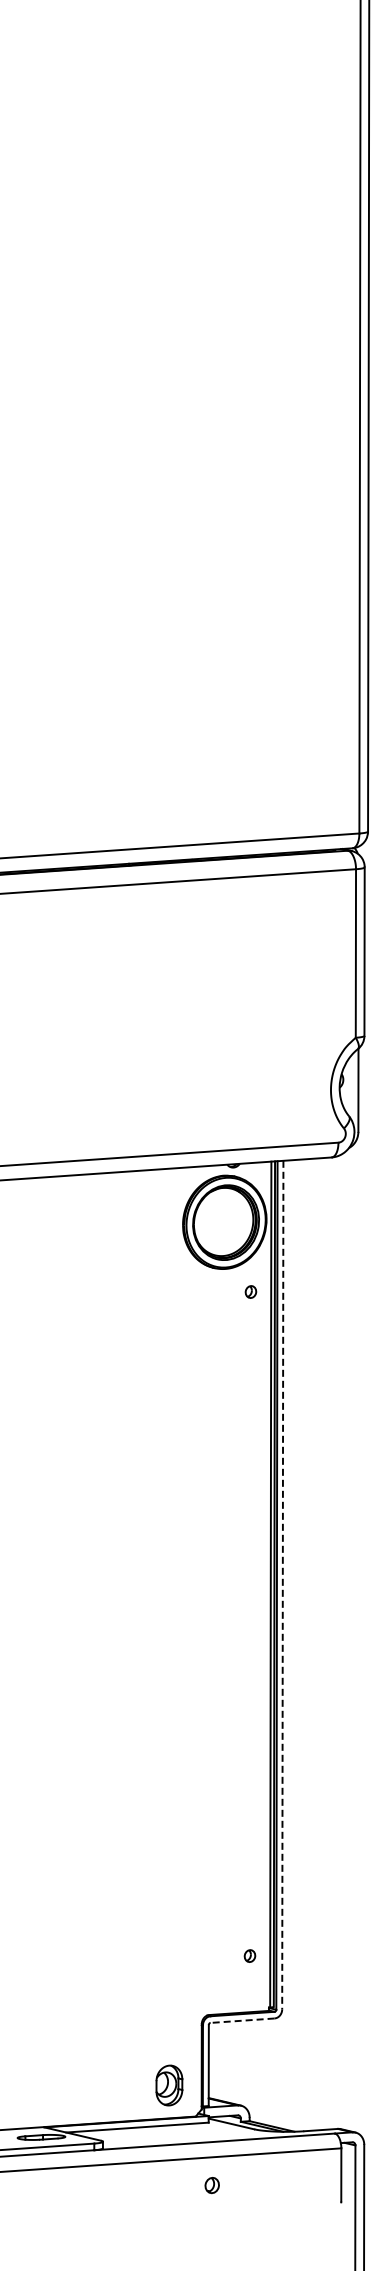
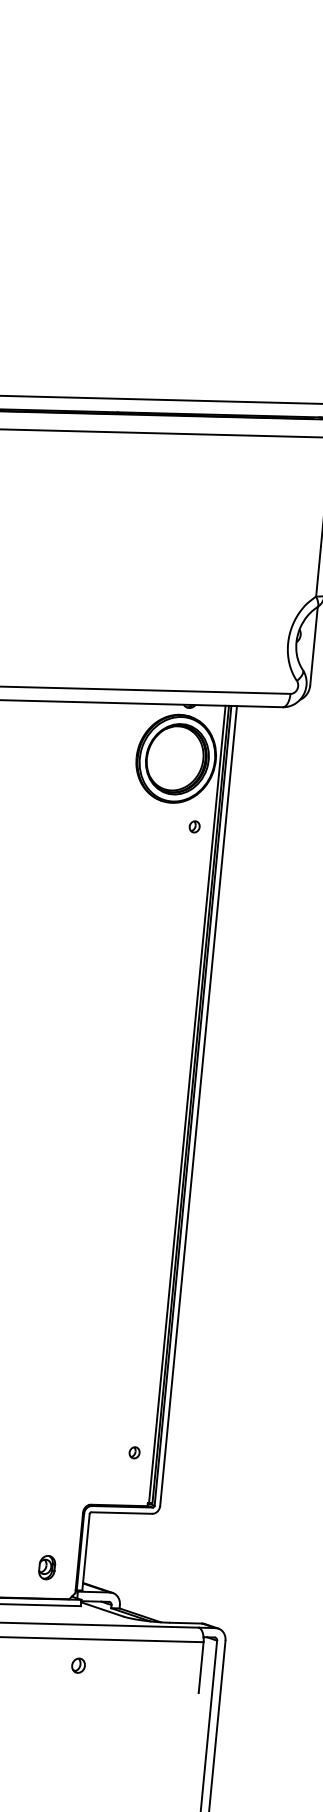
line: (282, 1585) -> (198, 1106), dashed -> solid
line: (242, 2020) -> (121, 1512), dashed -> solid
part: (169, 2085) -> (47, 1567), size x0.62

